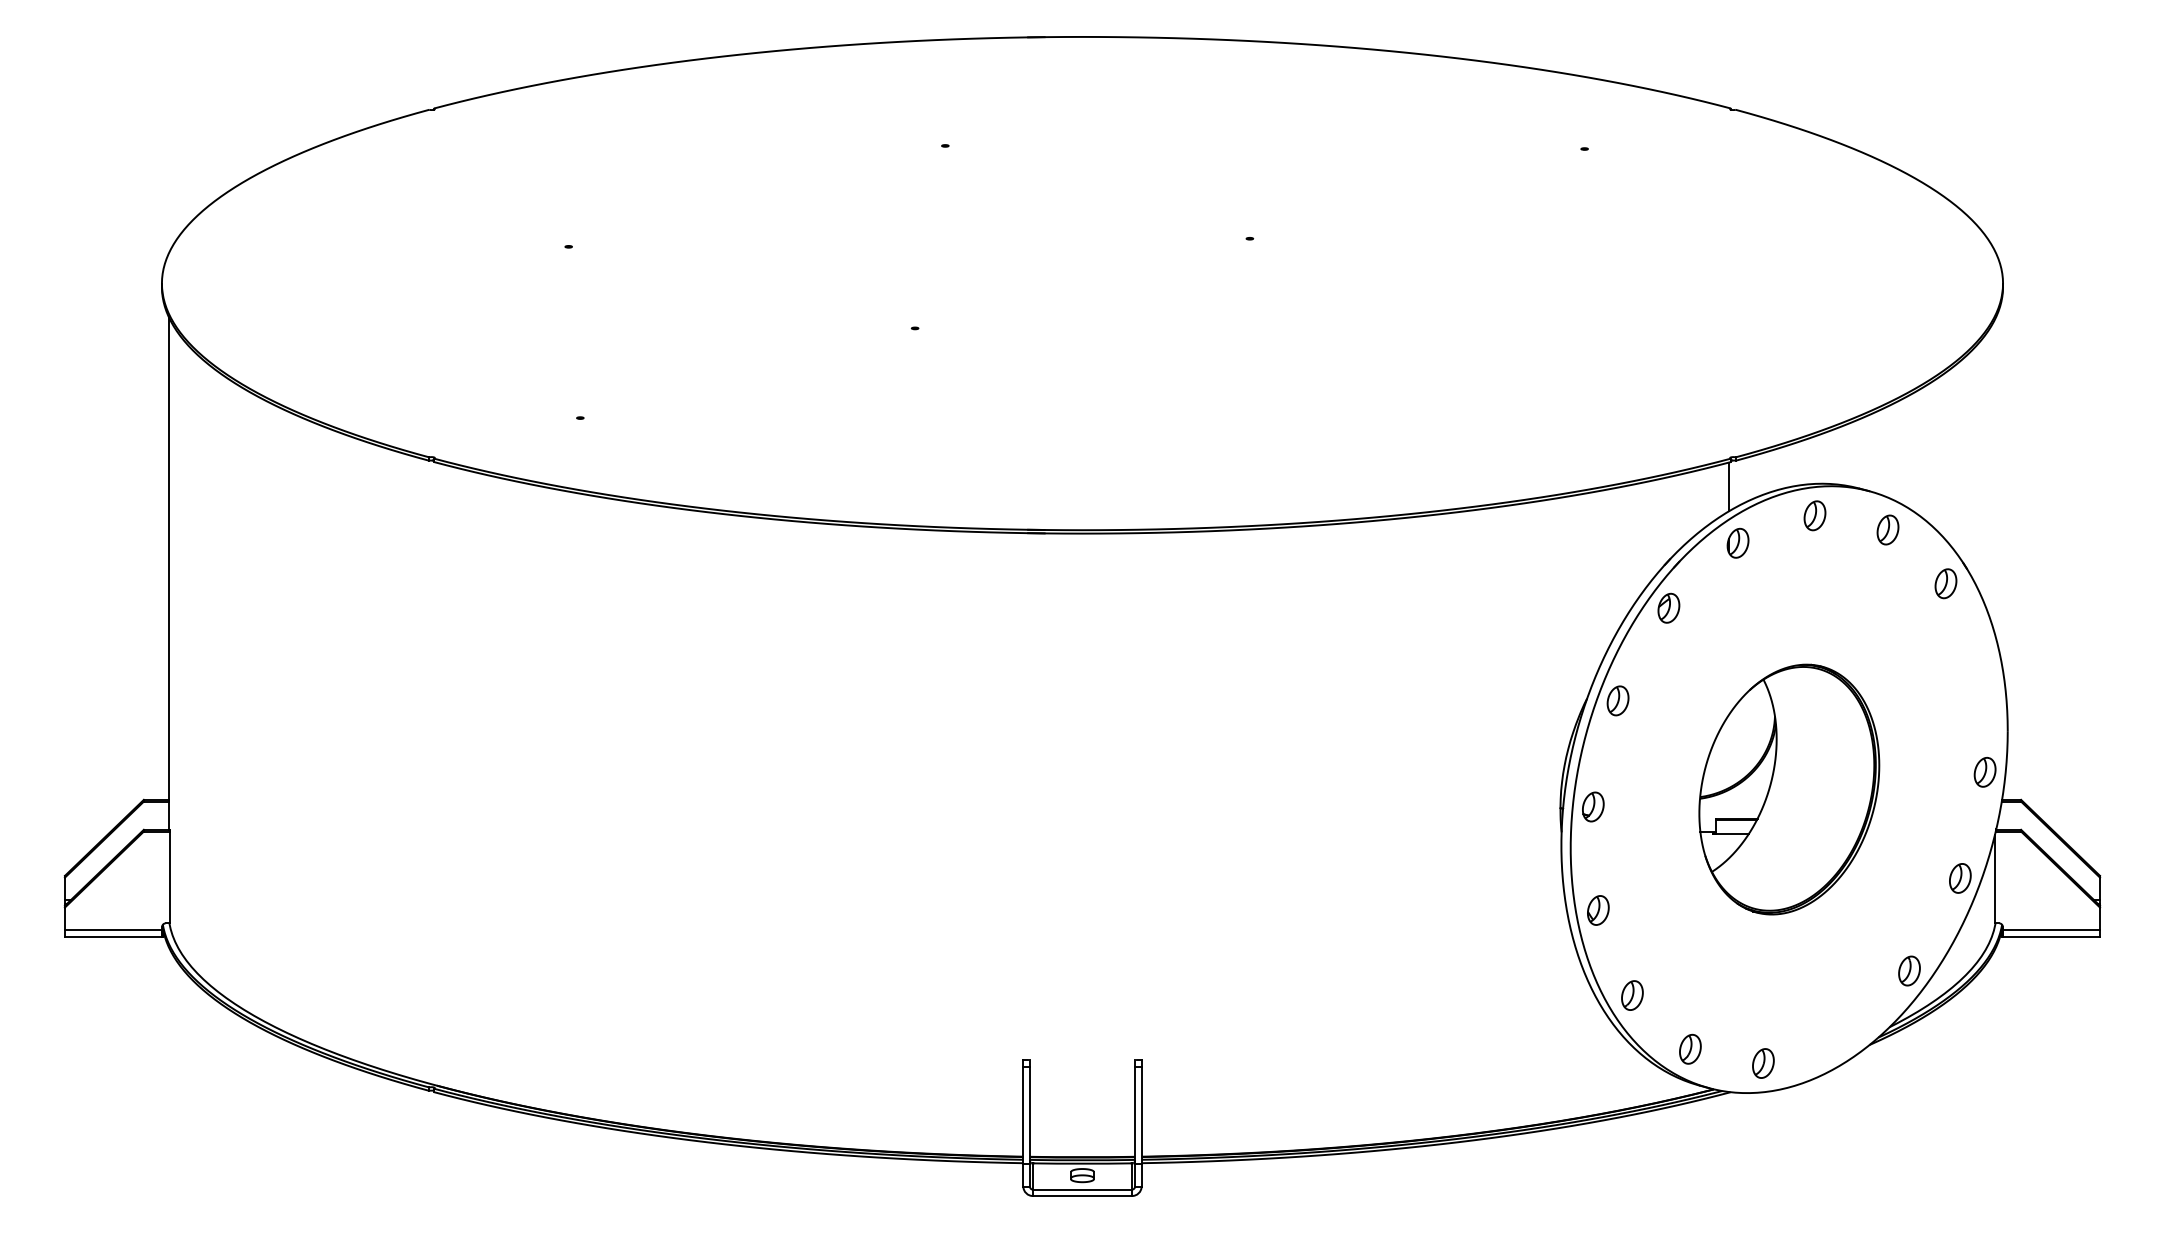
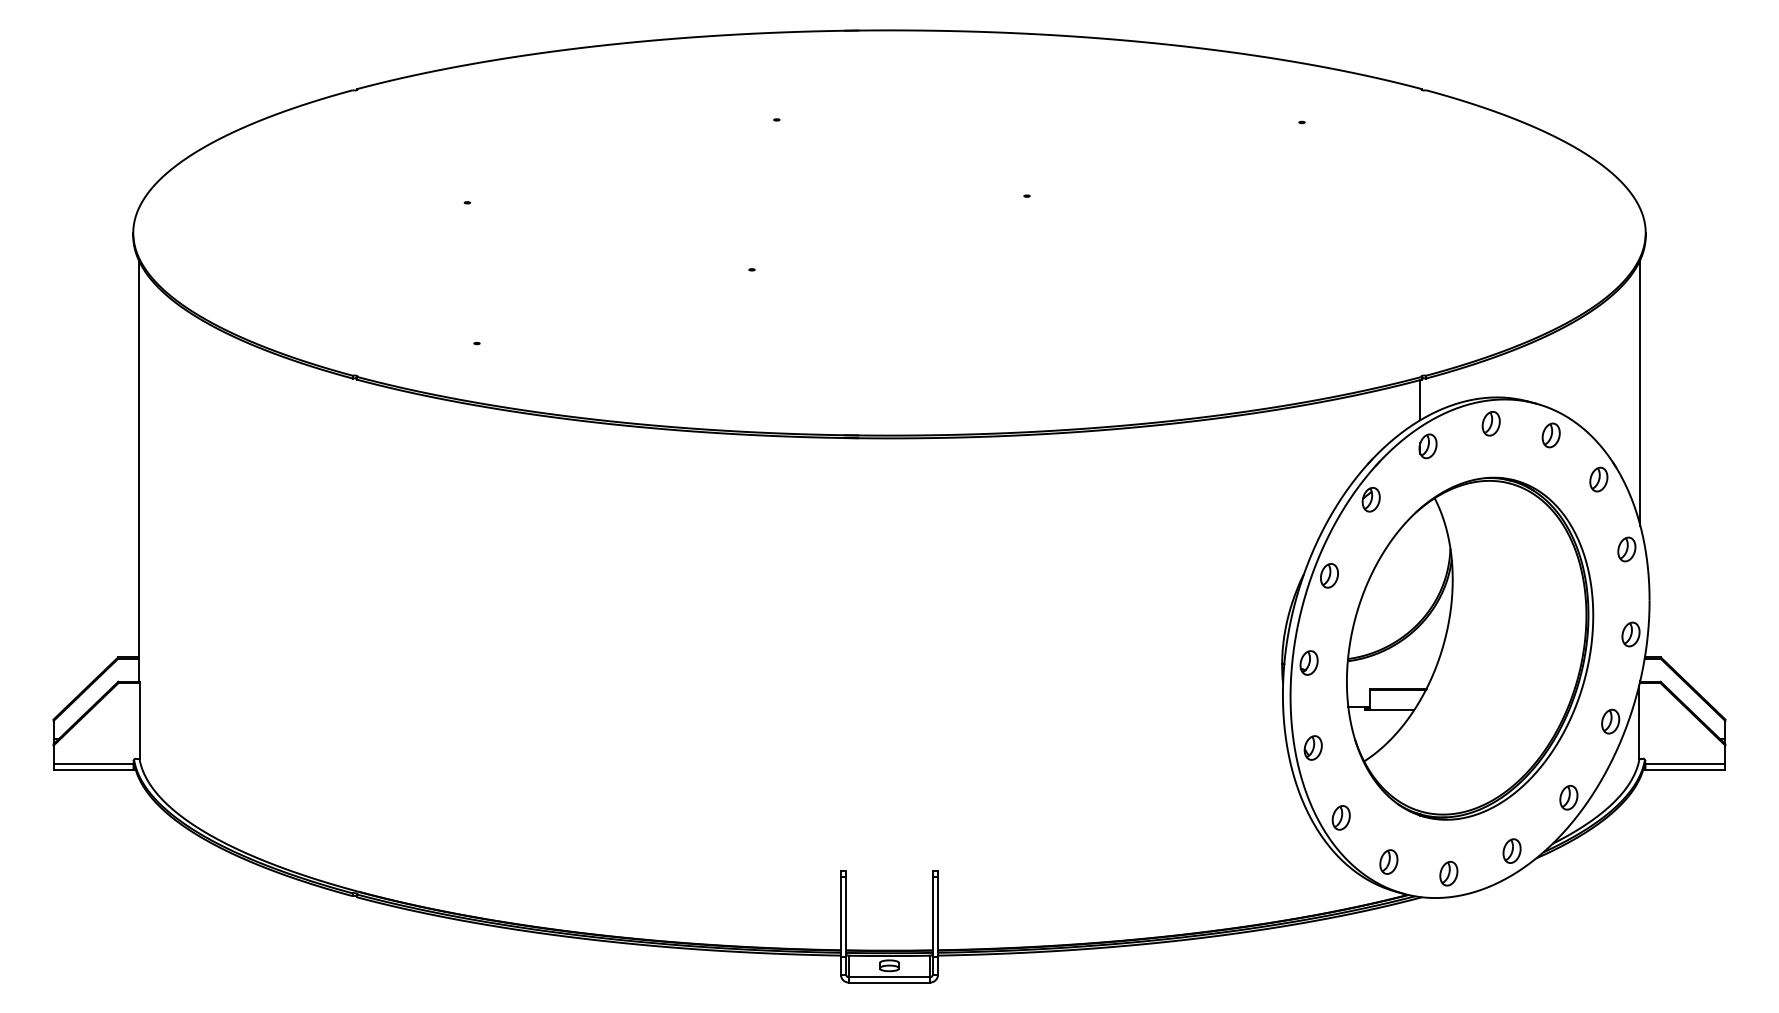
line: (1996, 477) -> (1640, 392), added
part: (1979, 668) -> (1626, 549), added
part: (1789, 789) -> (1470, 648), size x1.67
part: (1840, 1035) -> (1512, 850), added

